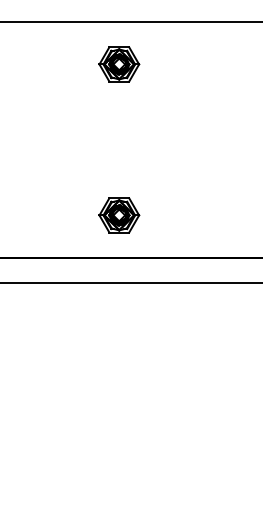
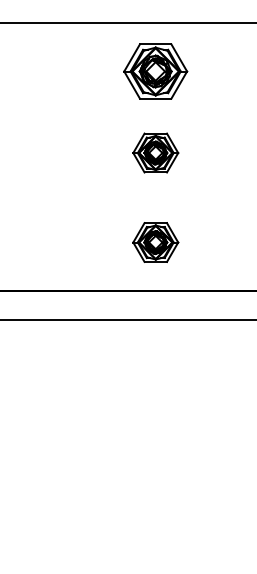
part: (119, 64) -> (155, 71), size x1.4
part: (119, 136) -> (155, 153), added

